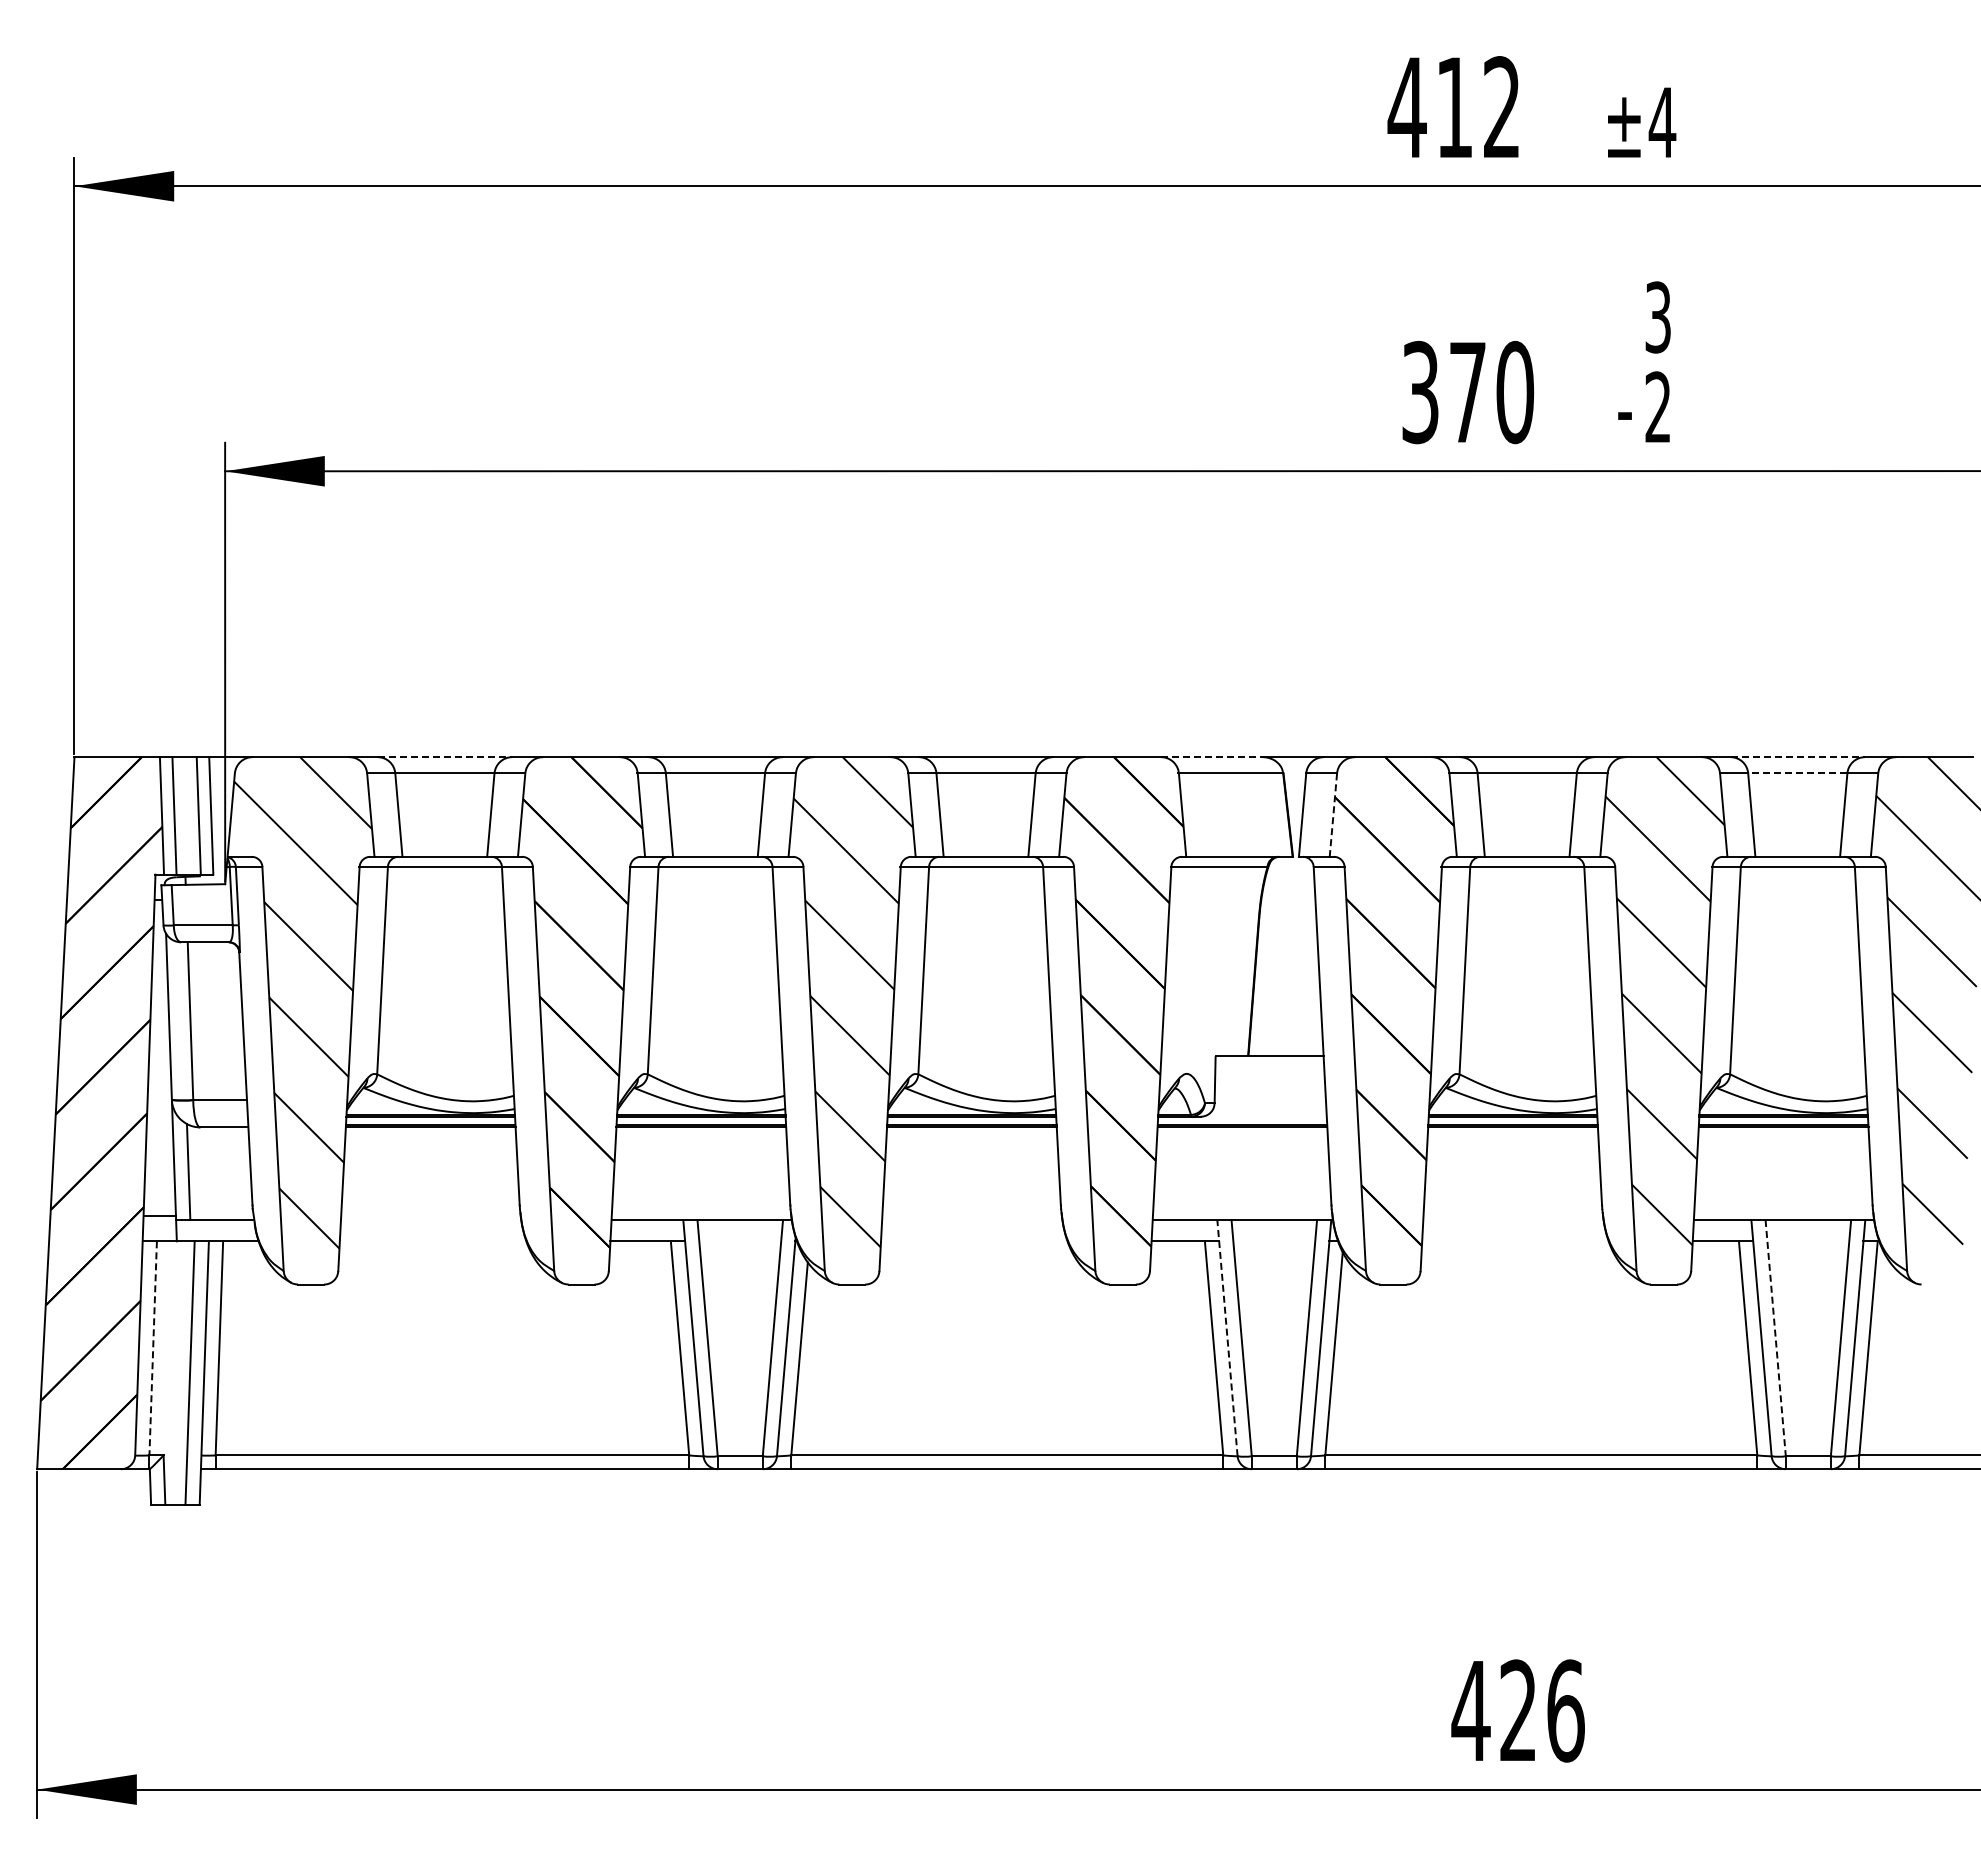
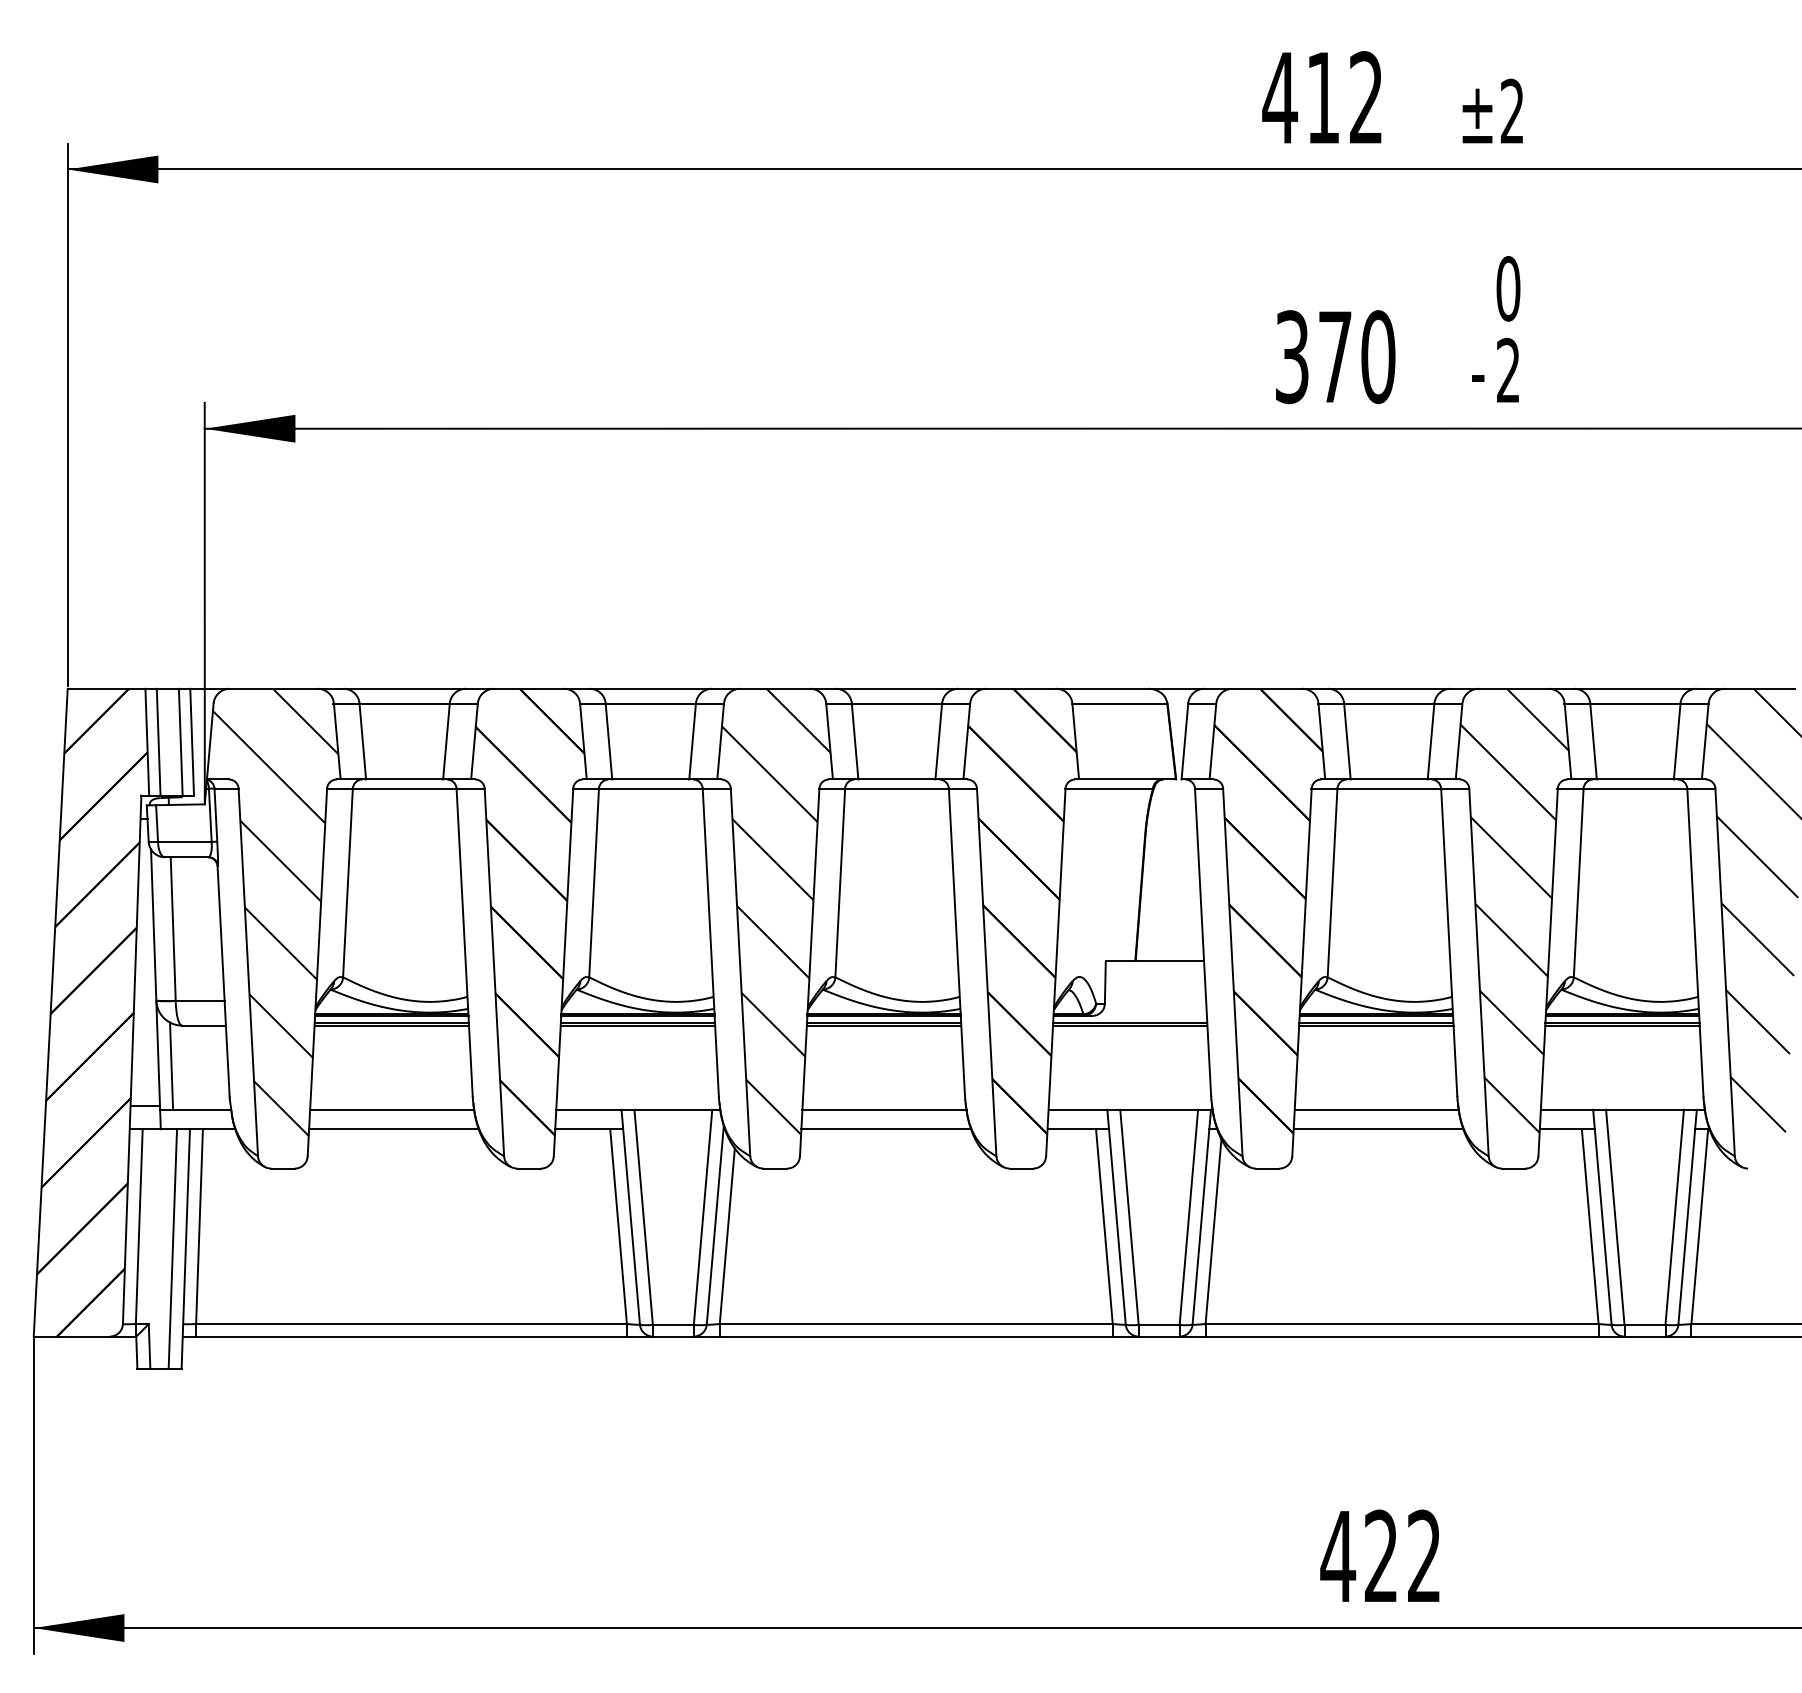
text: (1662, 121) -> (1512, 110), ±4 -> ±2
text: (1658, 317) -> (1508, 288), 3 -> 0
line: (445, 757) -> (405, 689), dashed -> solid
line: (1211, 757) -> (1102, 689), dashed -> solid
line: (1798, 757) -> (1636, 689), dashed -> solid
line: (1797, 773) -> (1635, 703), dashed -> solid
line: (1333, 815) -> (1213, 741), dashed -> solid
line: (430, 1219) -> (391, 1109), added
line: (972, 1219) -> (884, 1109), added
line: (1513, 1219) -> (1376, 1109), added
line: (432, 1241) -> (393, 1129), added
line: (974, 1241) -> (886, 1129), added
line: (1515, 1241) -> (1378, 1129), added
line: (1227, 1338) -> (1116, 1217), dashed -> solid
line: (1775, 1338) -> (1615, 1217), dashed -> solid
line: (153, 1348) -> (139, 1226), dashed -> solid
text: (1565, 1710) -> (1424, 1556), 426 -> 422

